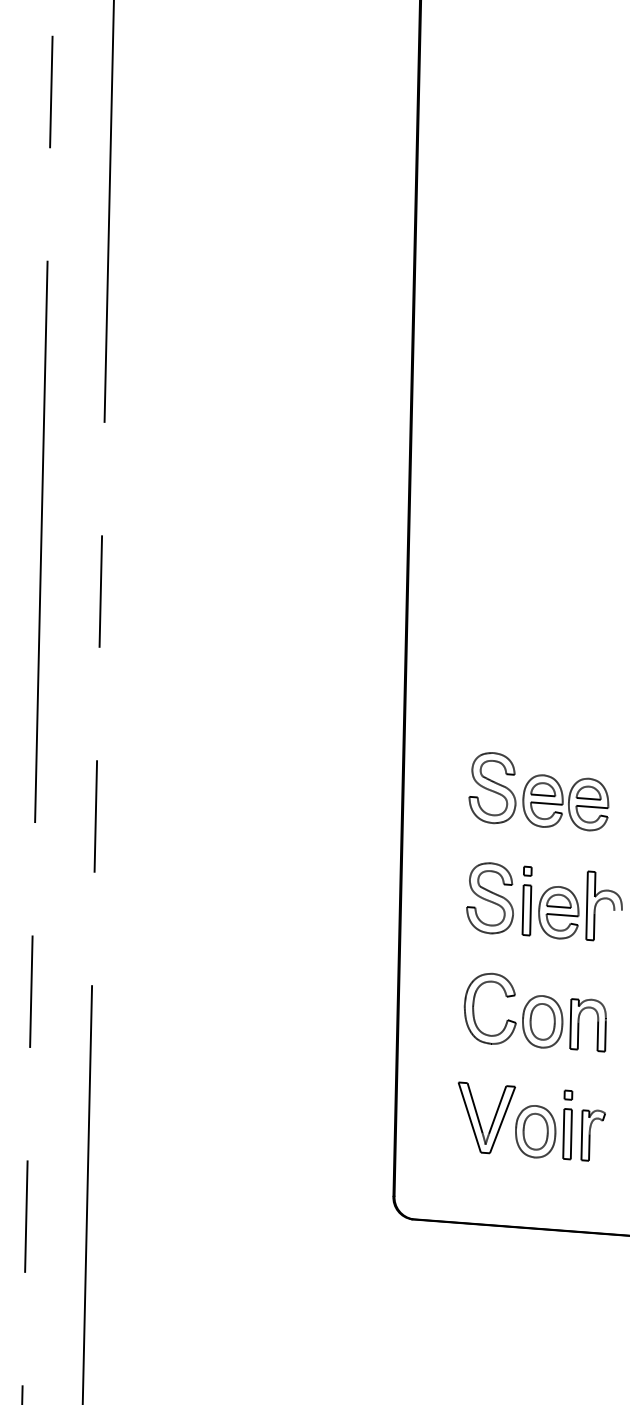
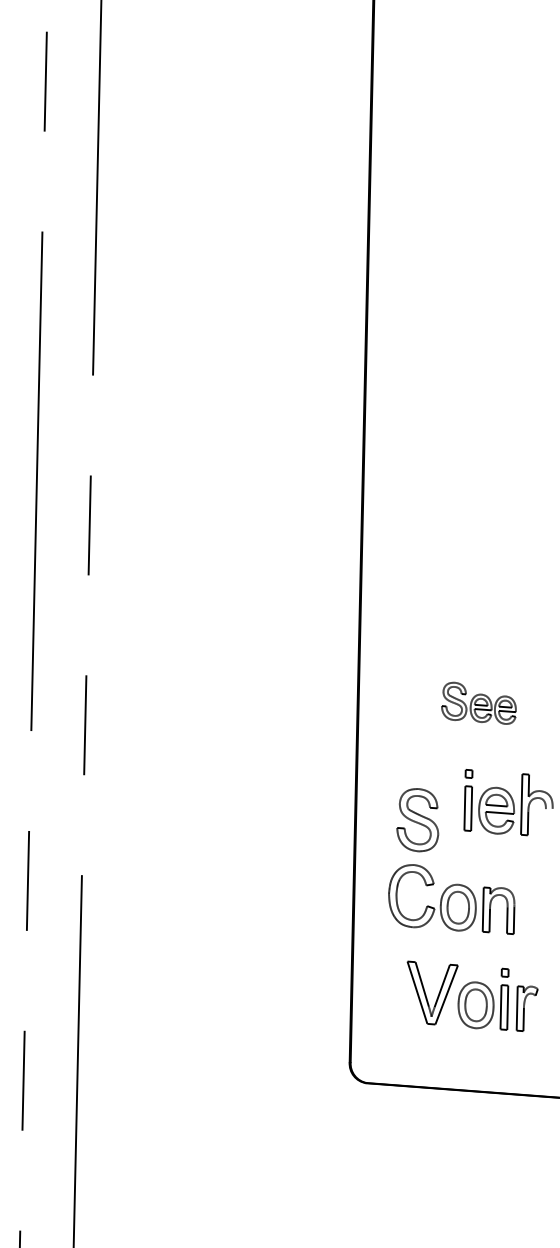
part: (538, 791) -> (478, 703), size x0.6
part: (489, 898) -> (417, 820), moved
part: (534, 1012) -> (451, 899), moved

